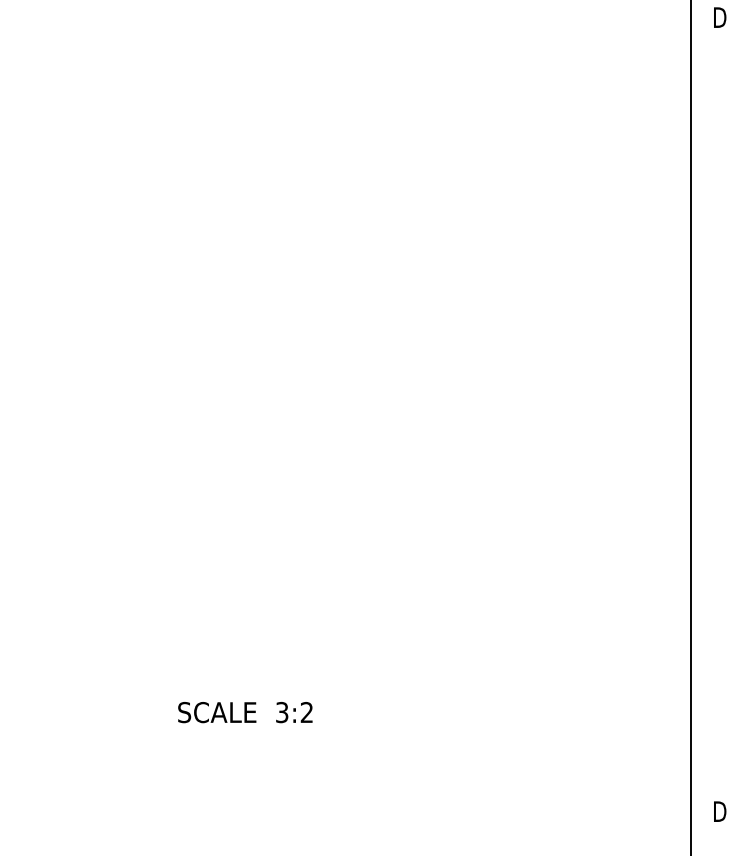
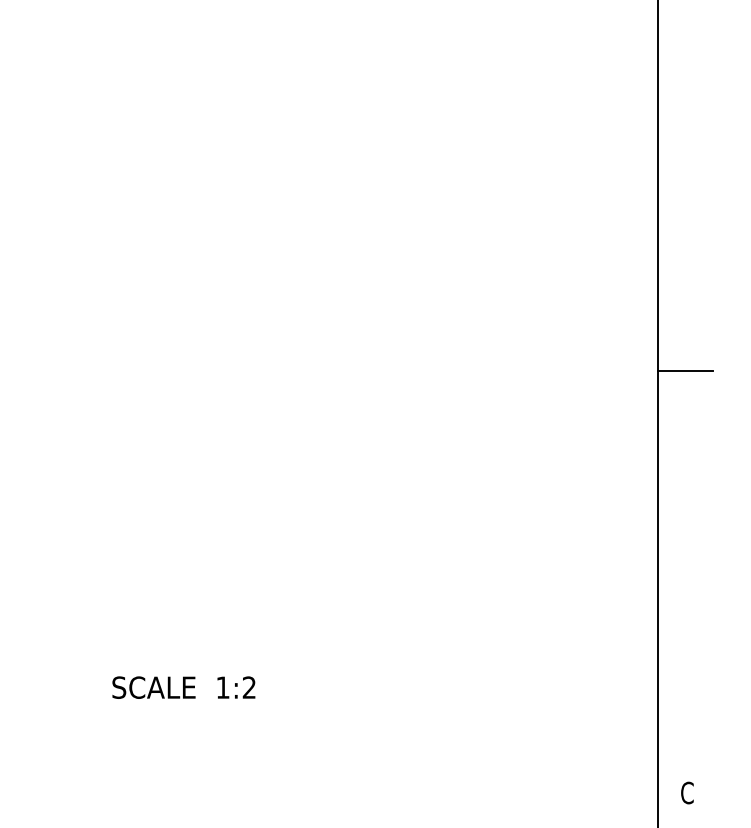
line: (716, 414) -> (684, 370), added
text: (282, 712) -> (223, 687), 3:2 -> 1:2
text: (719, 811) -> (687, 792), D -> C

